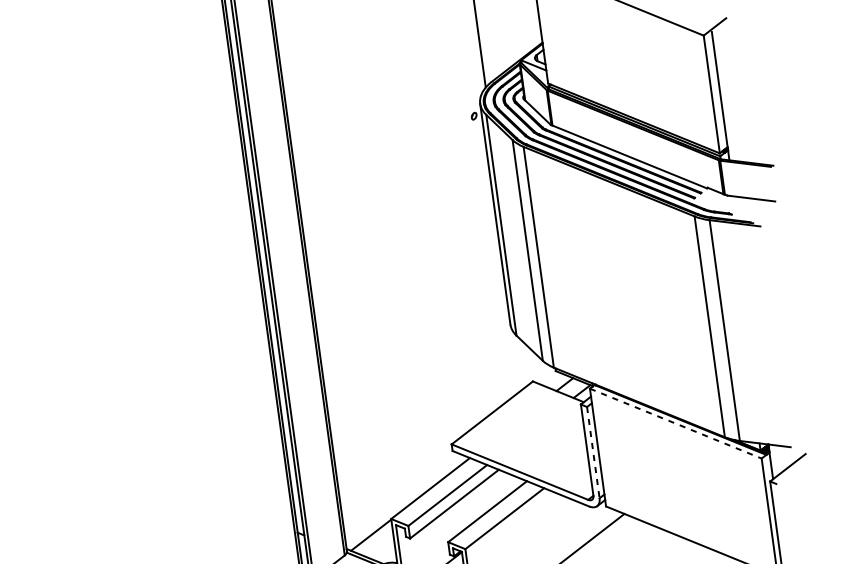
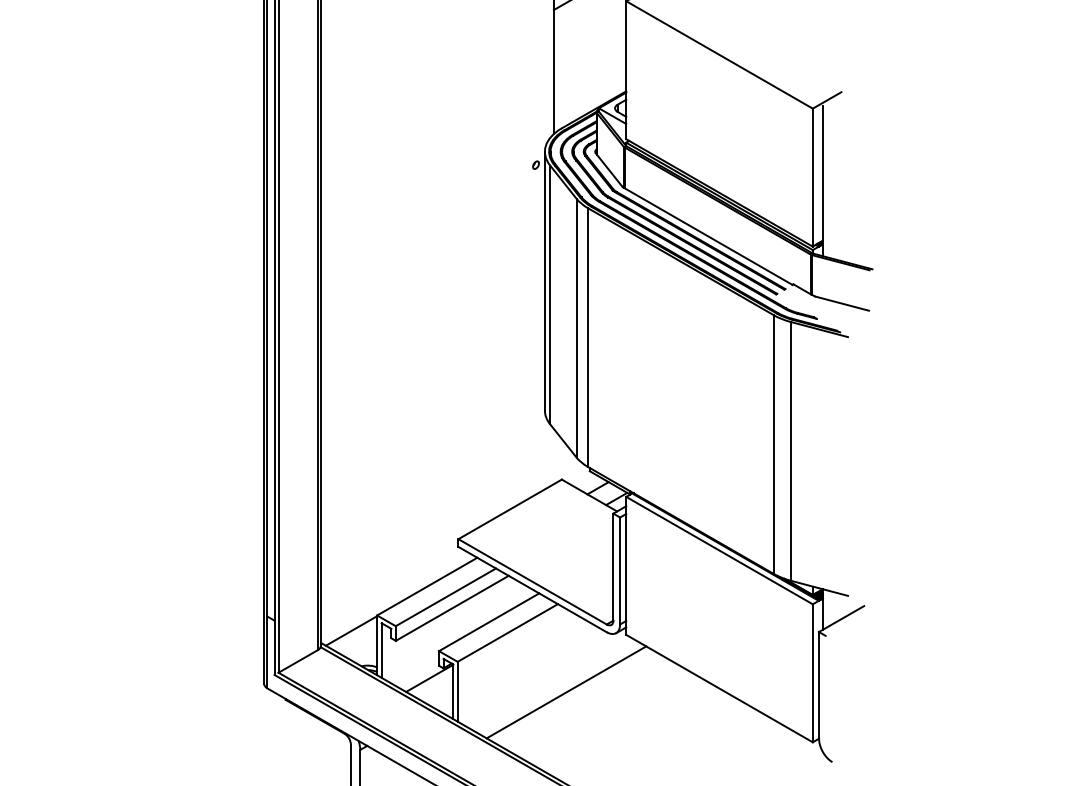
line: (675, 423) -> (719, 550), dashed -> solid
line: (593, 453) -> (620, 571), dashed -> solid

